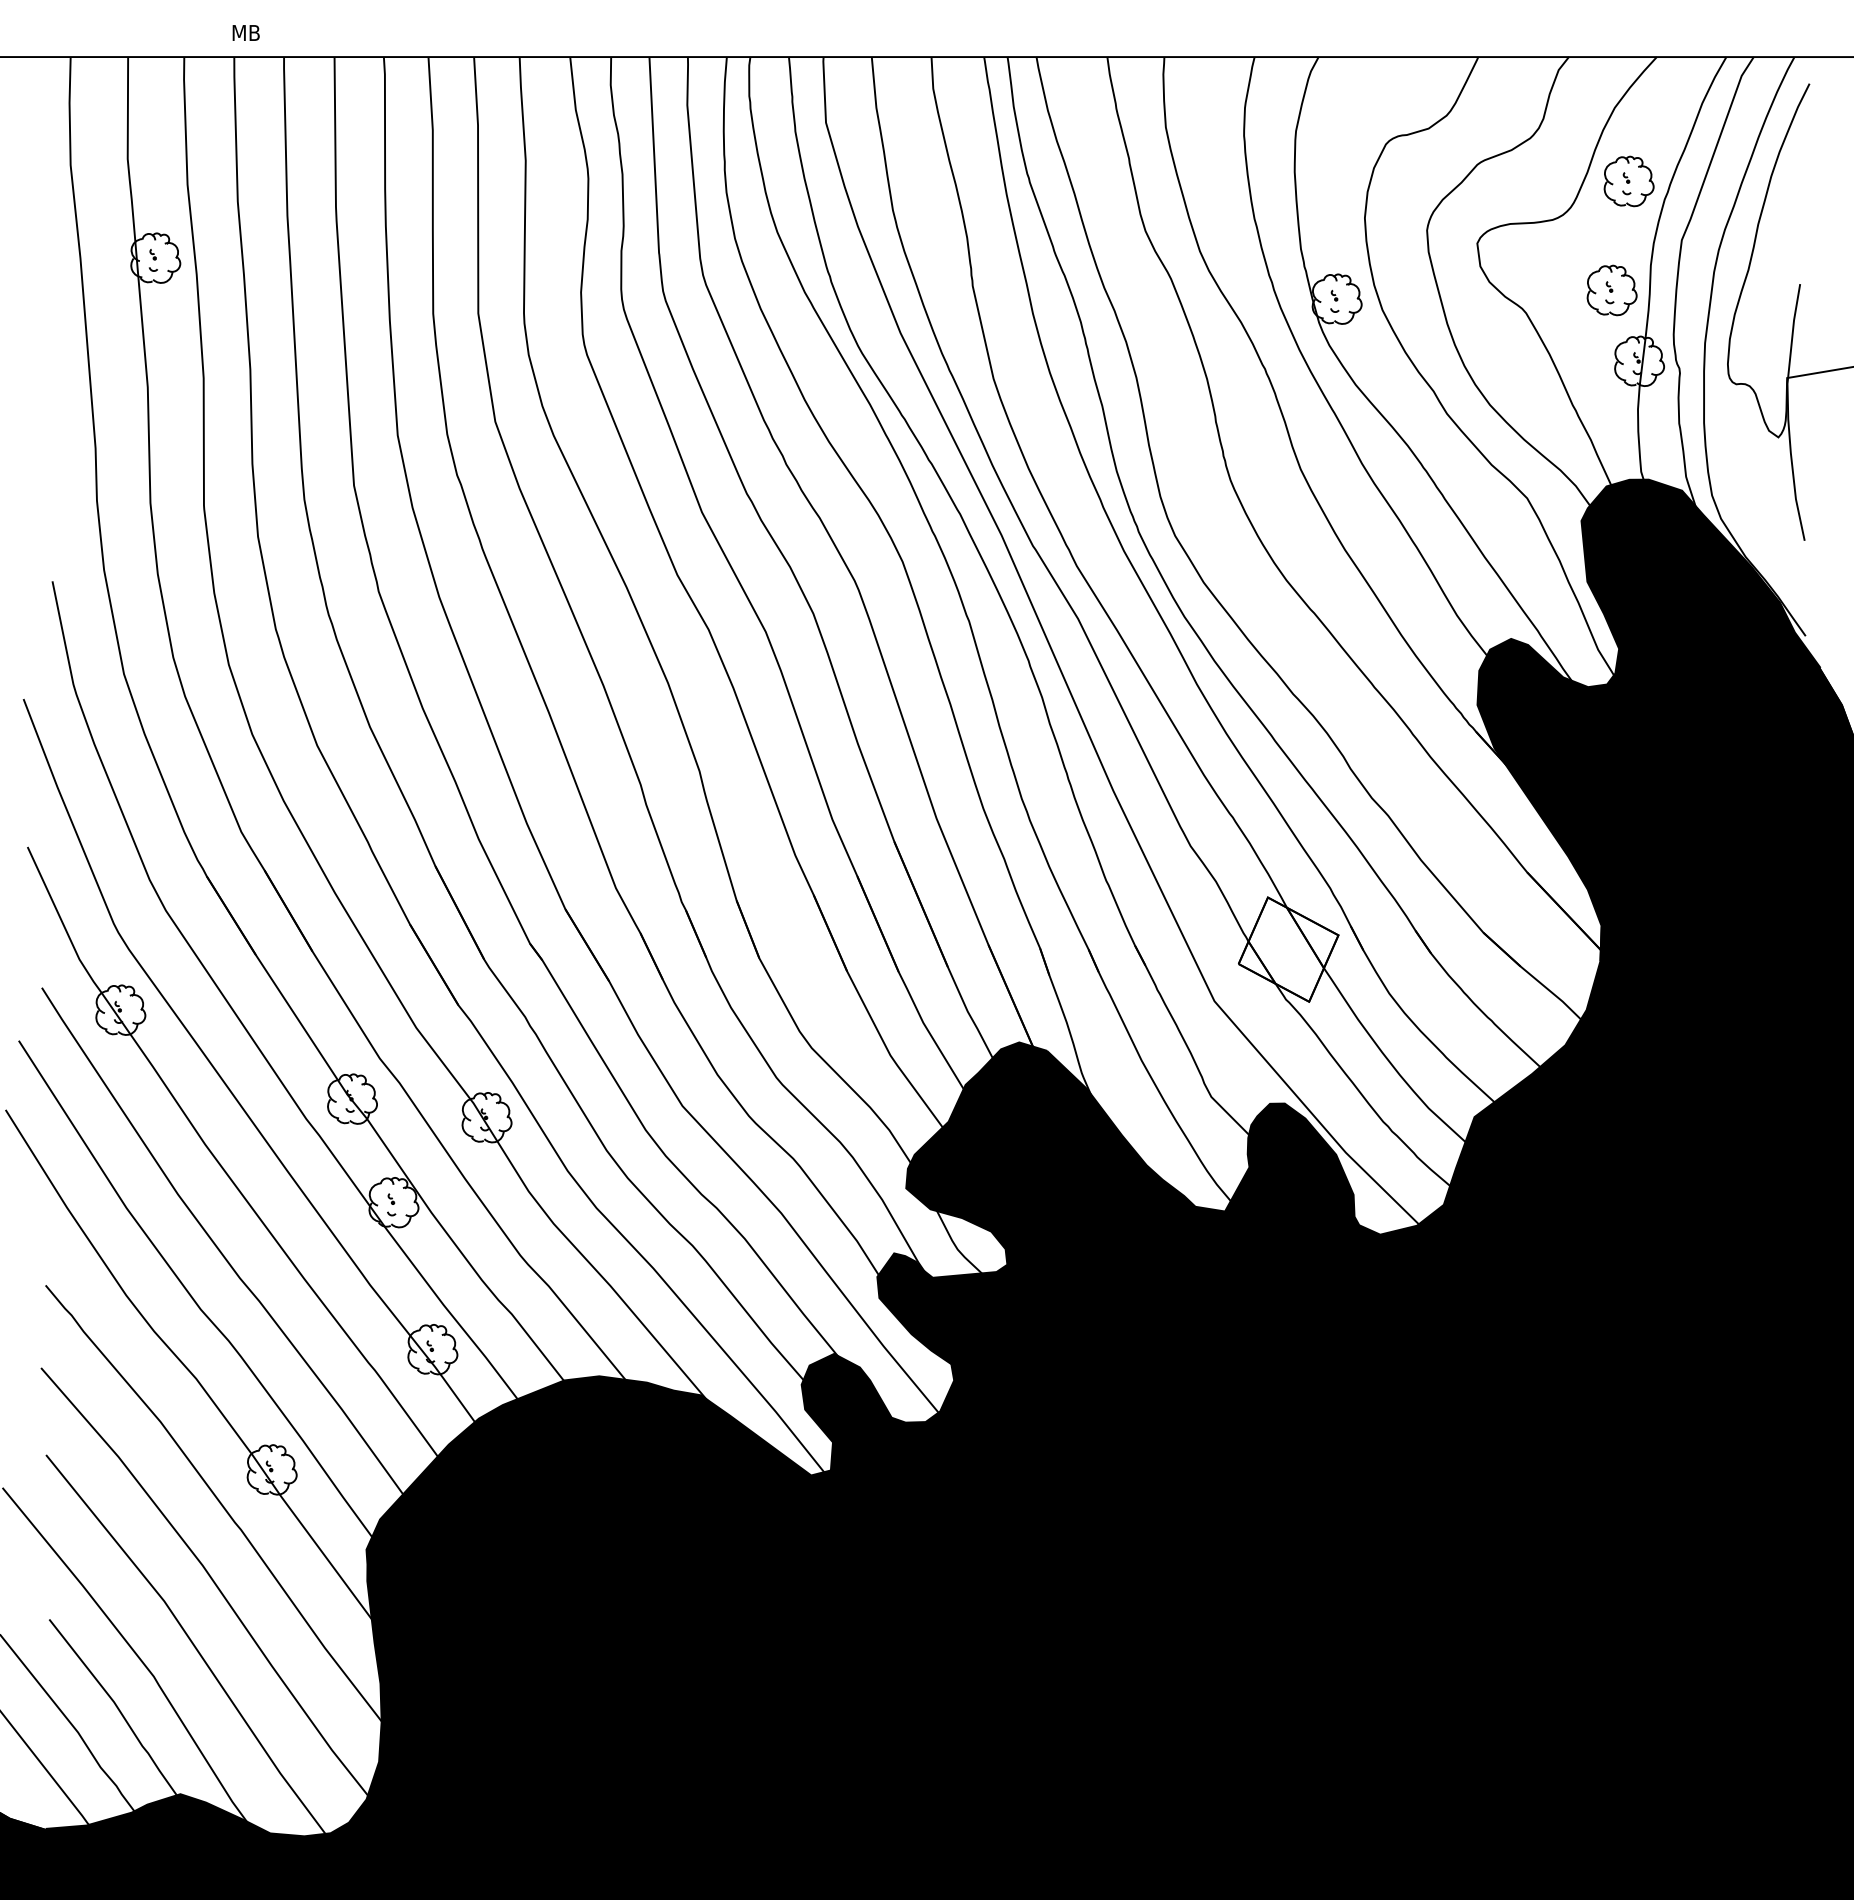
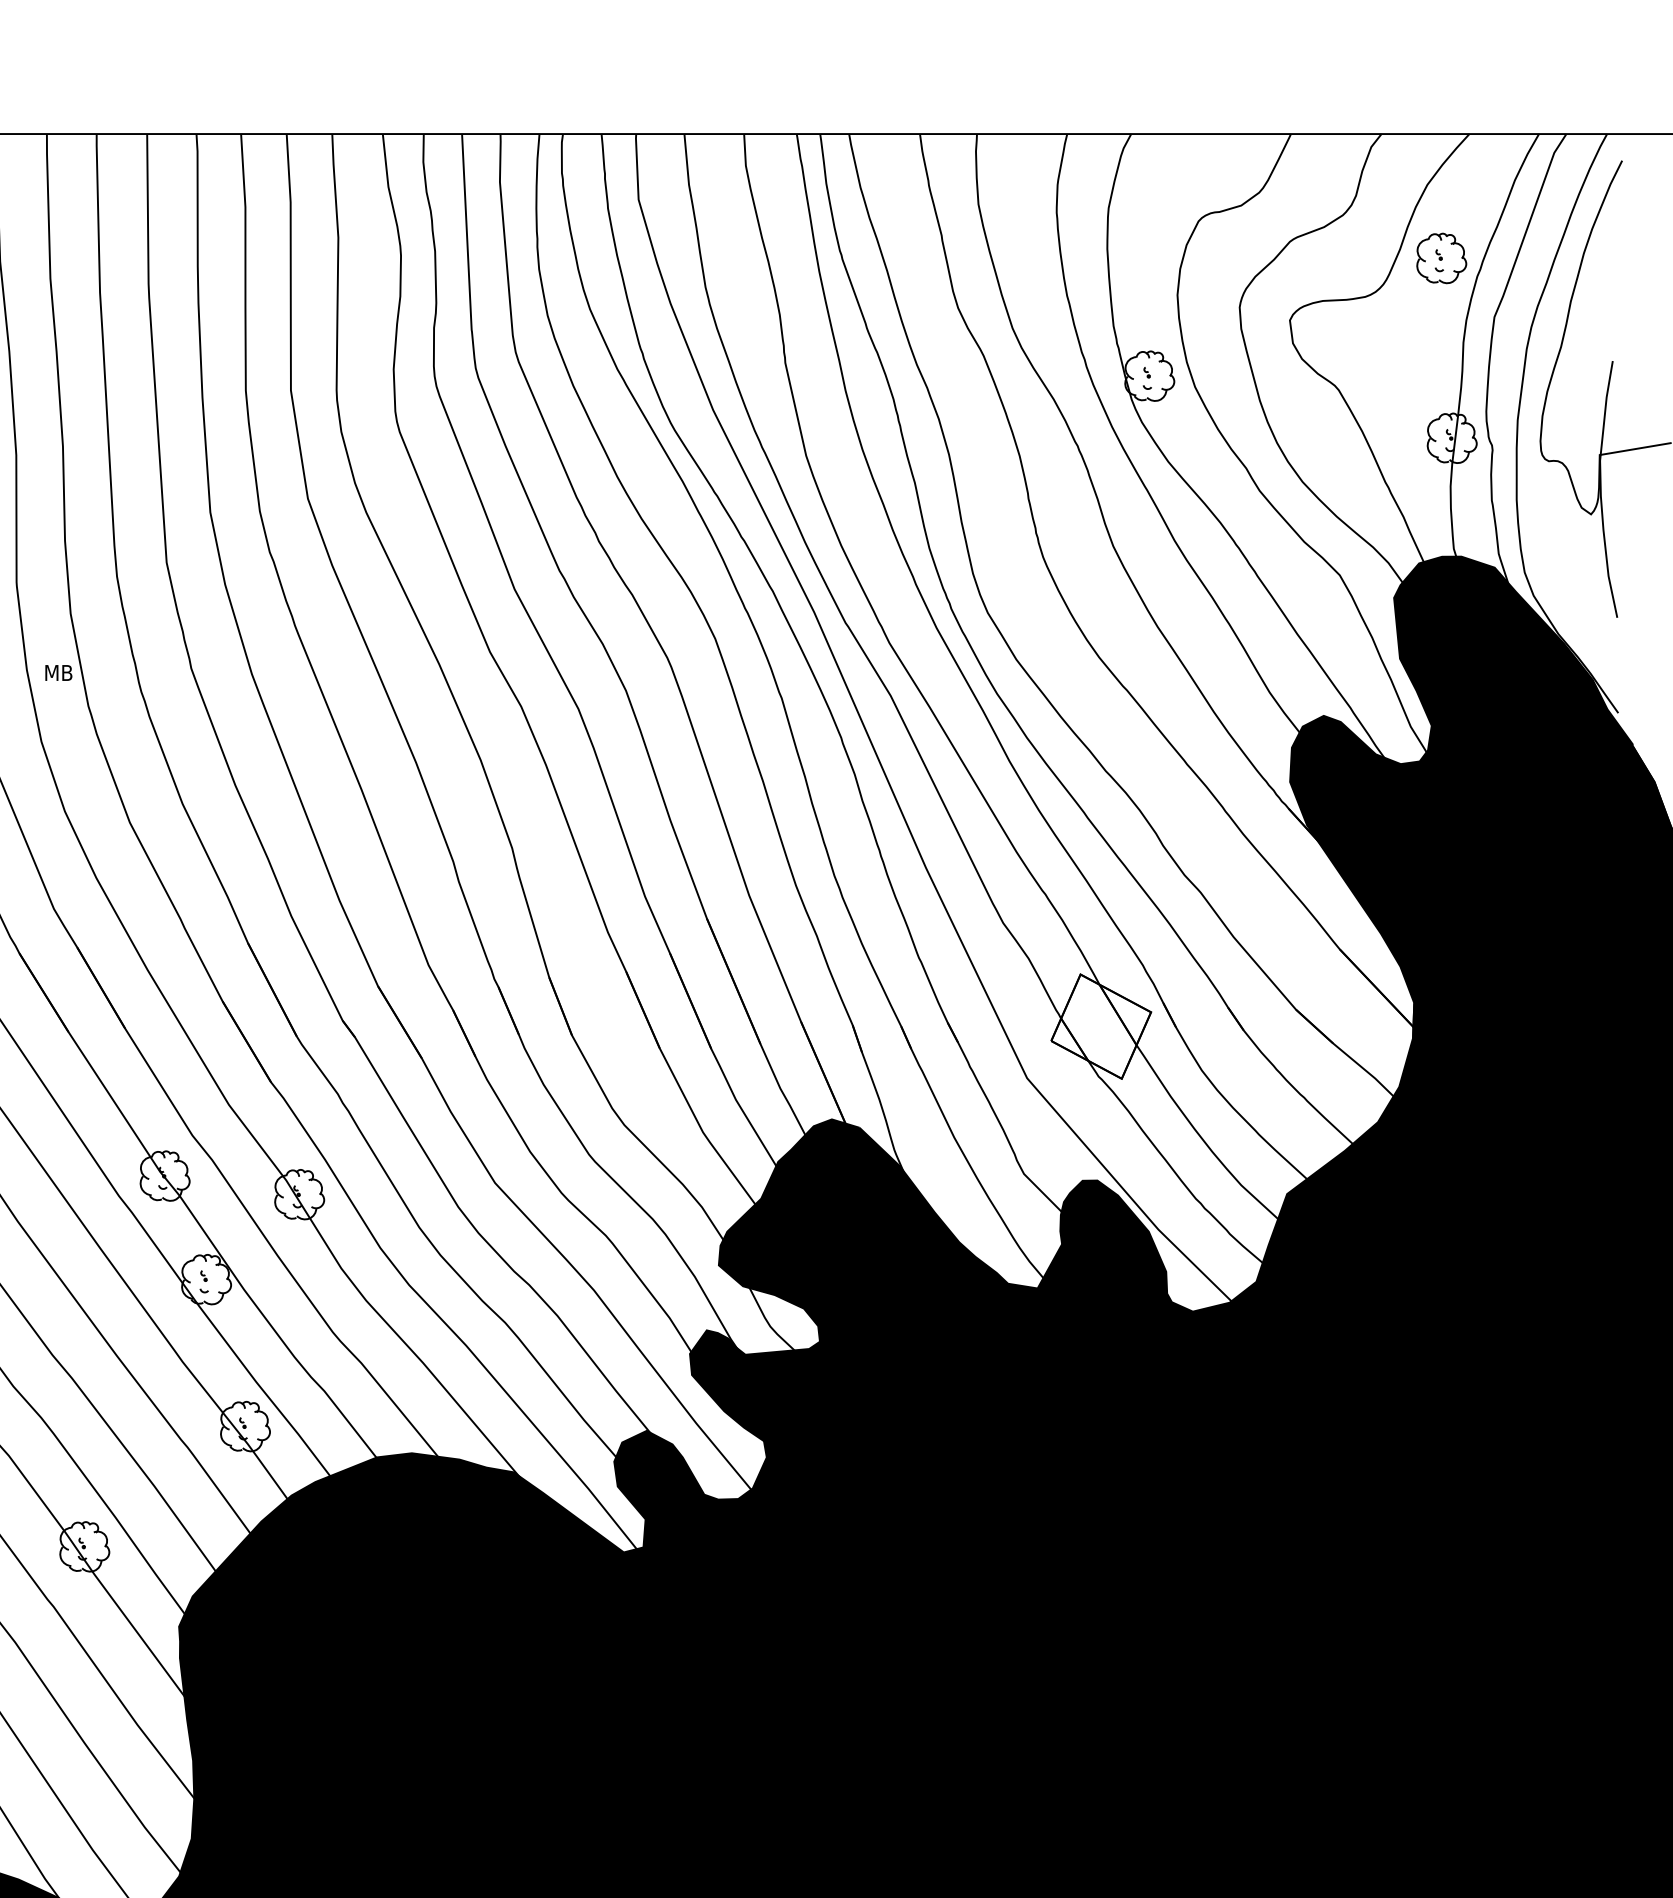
text: (245, 32) -> (58, 672), moved
part: (1611, 290) -> (1424, 367), removed

